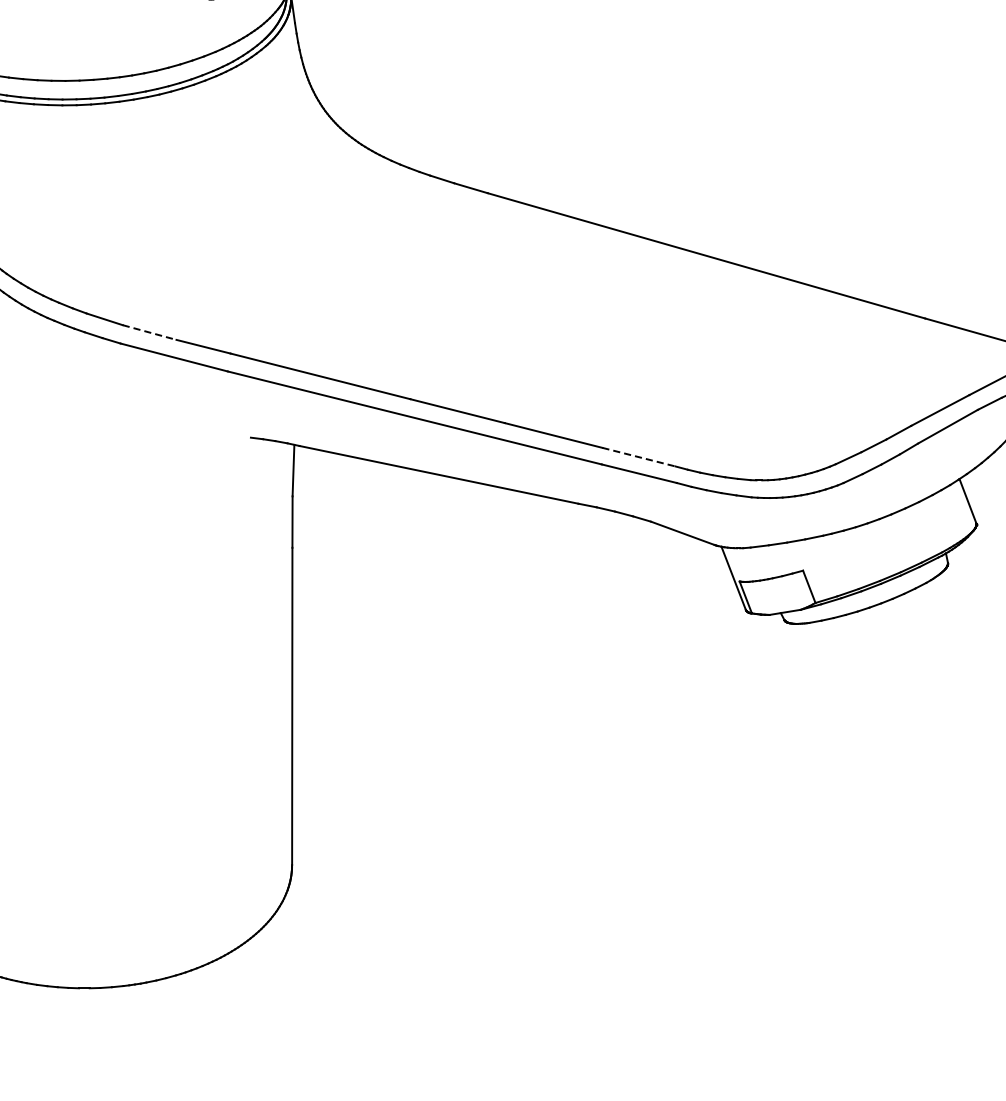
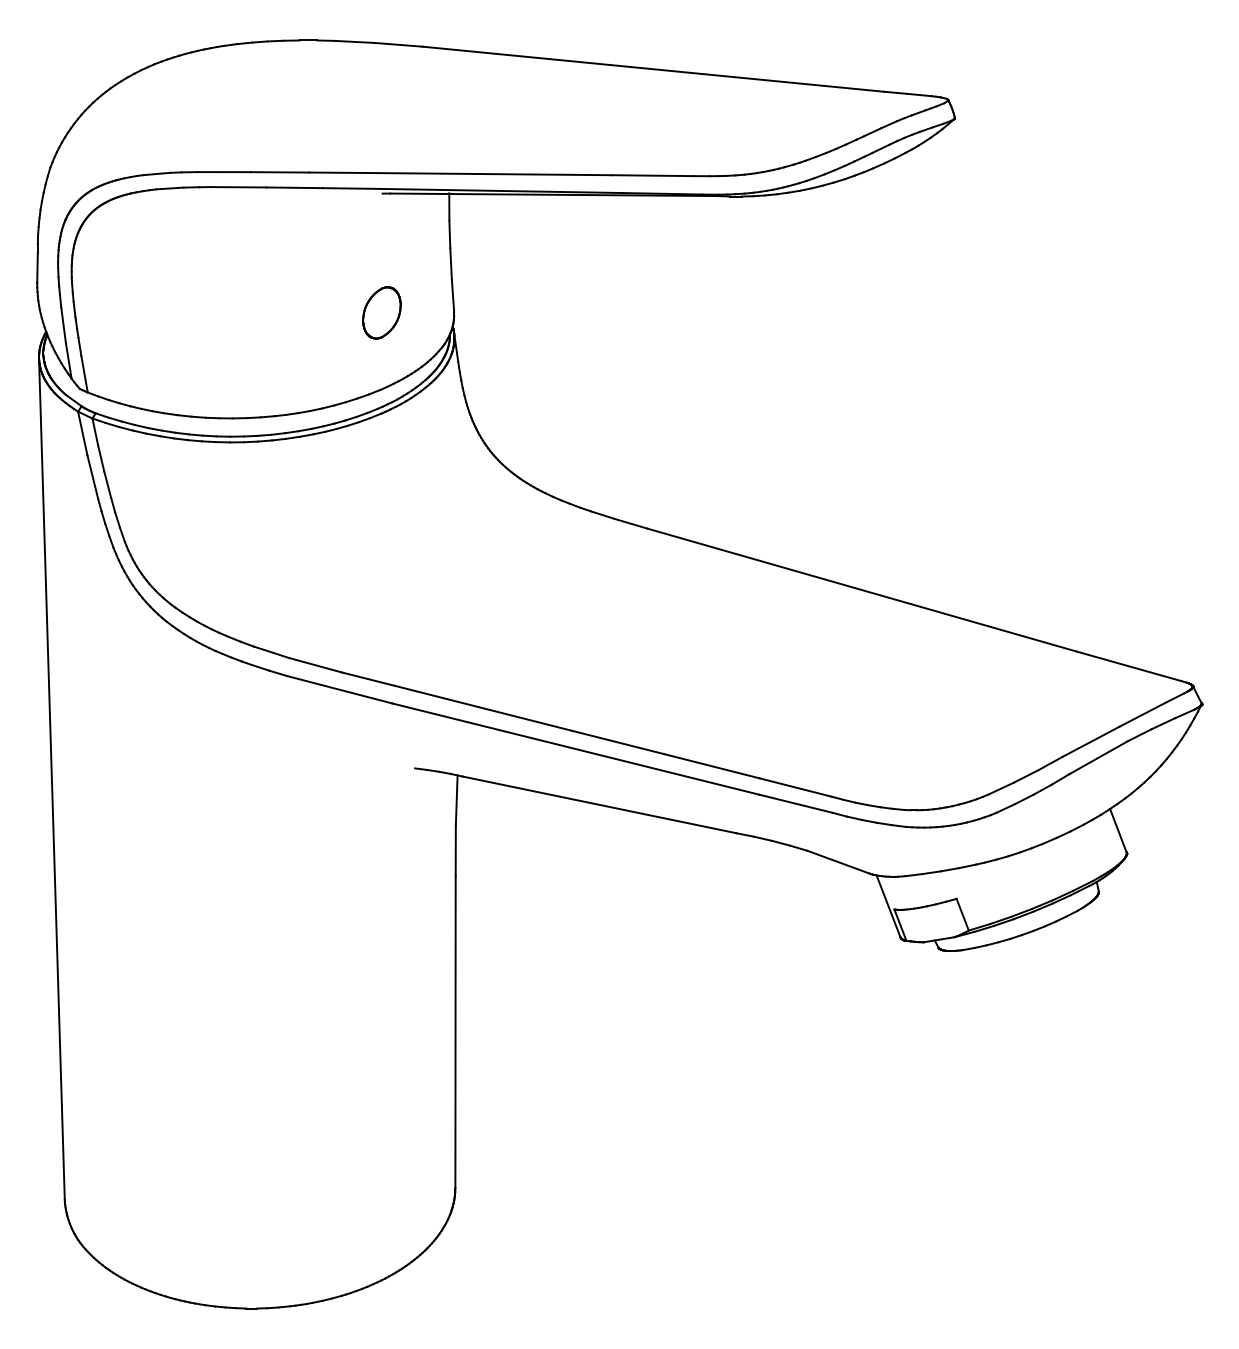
line: (150, 332) -> (316, 665), dashed -> solid
line: (639, 457) -> (796, 787), dashed -> solid

